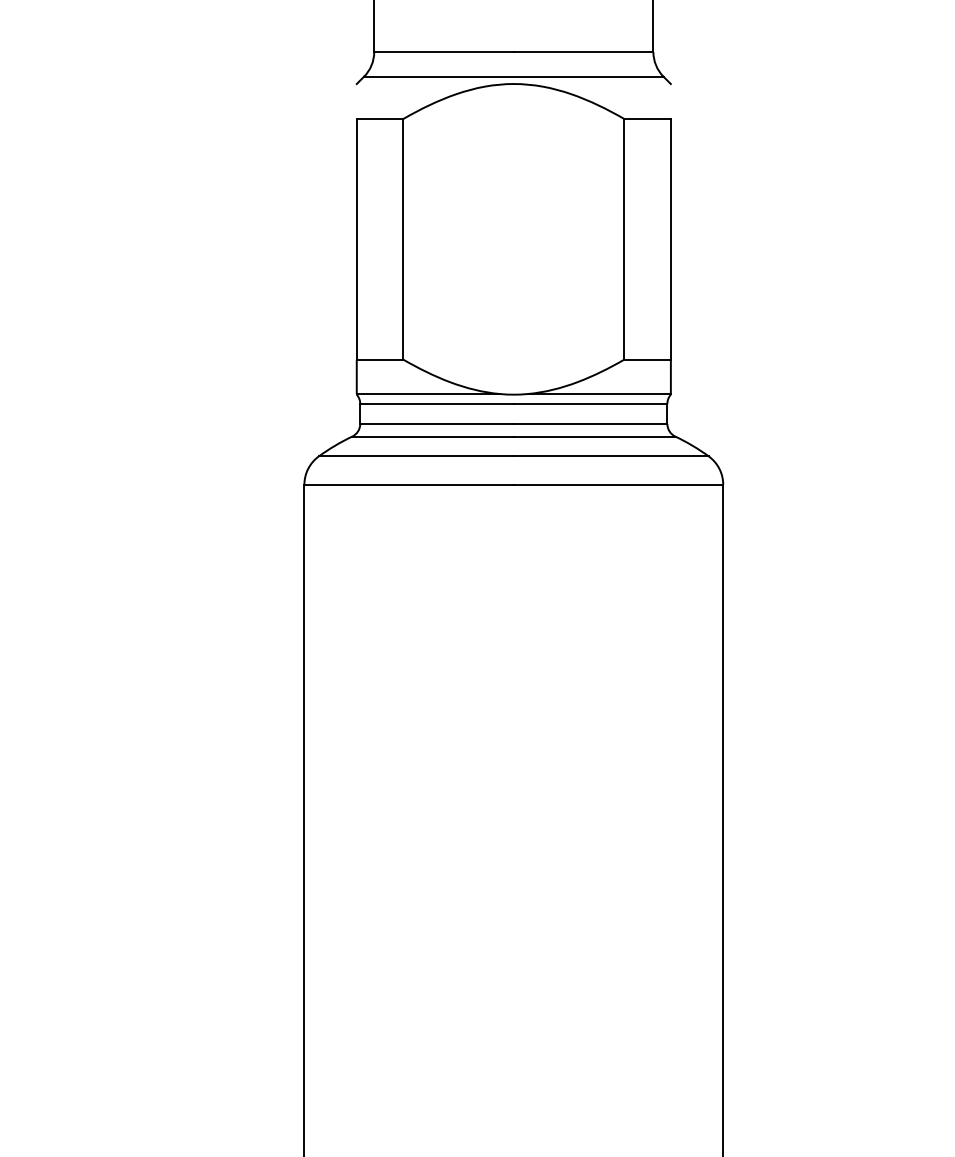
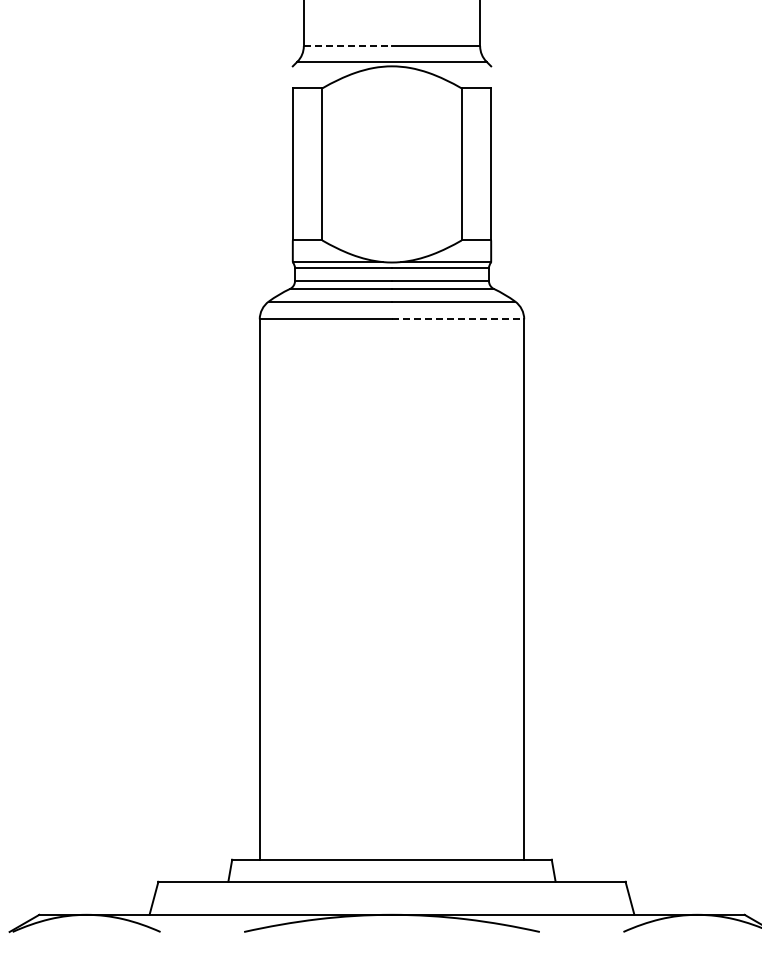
line: (444, 52) -> (348, 46), solid -> dashed
line: (619, 484) -> (458, 319), solid -> dashed

